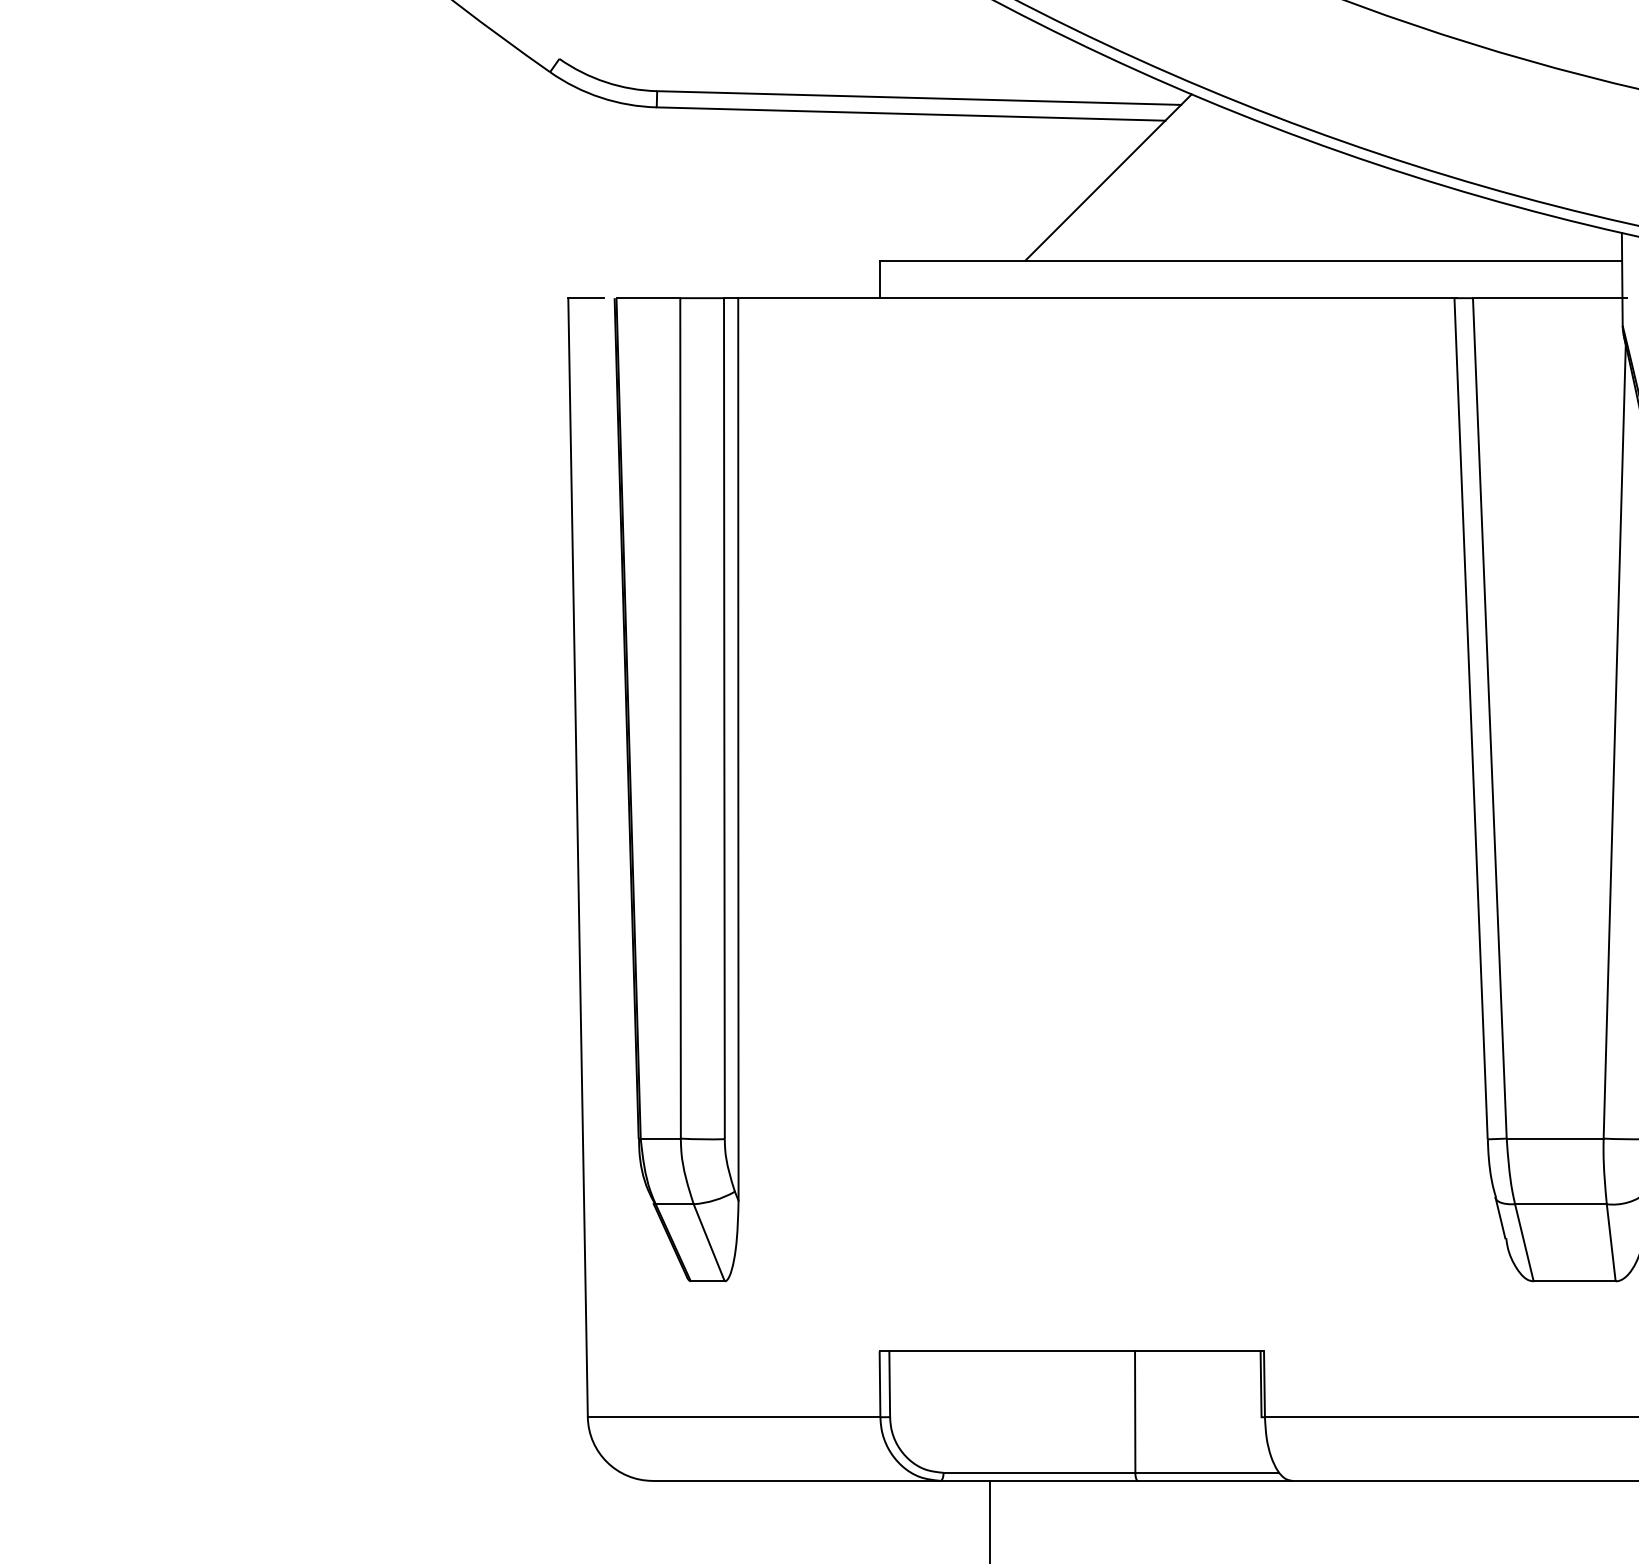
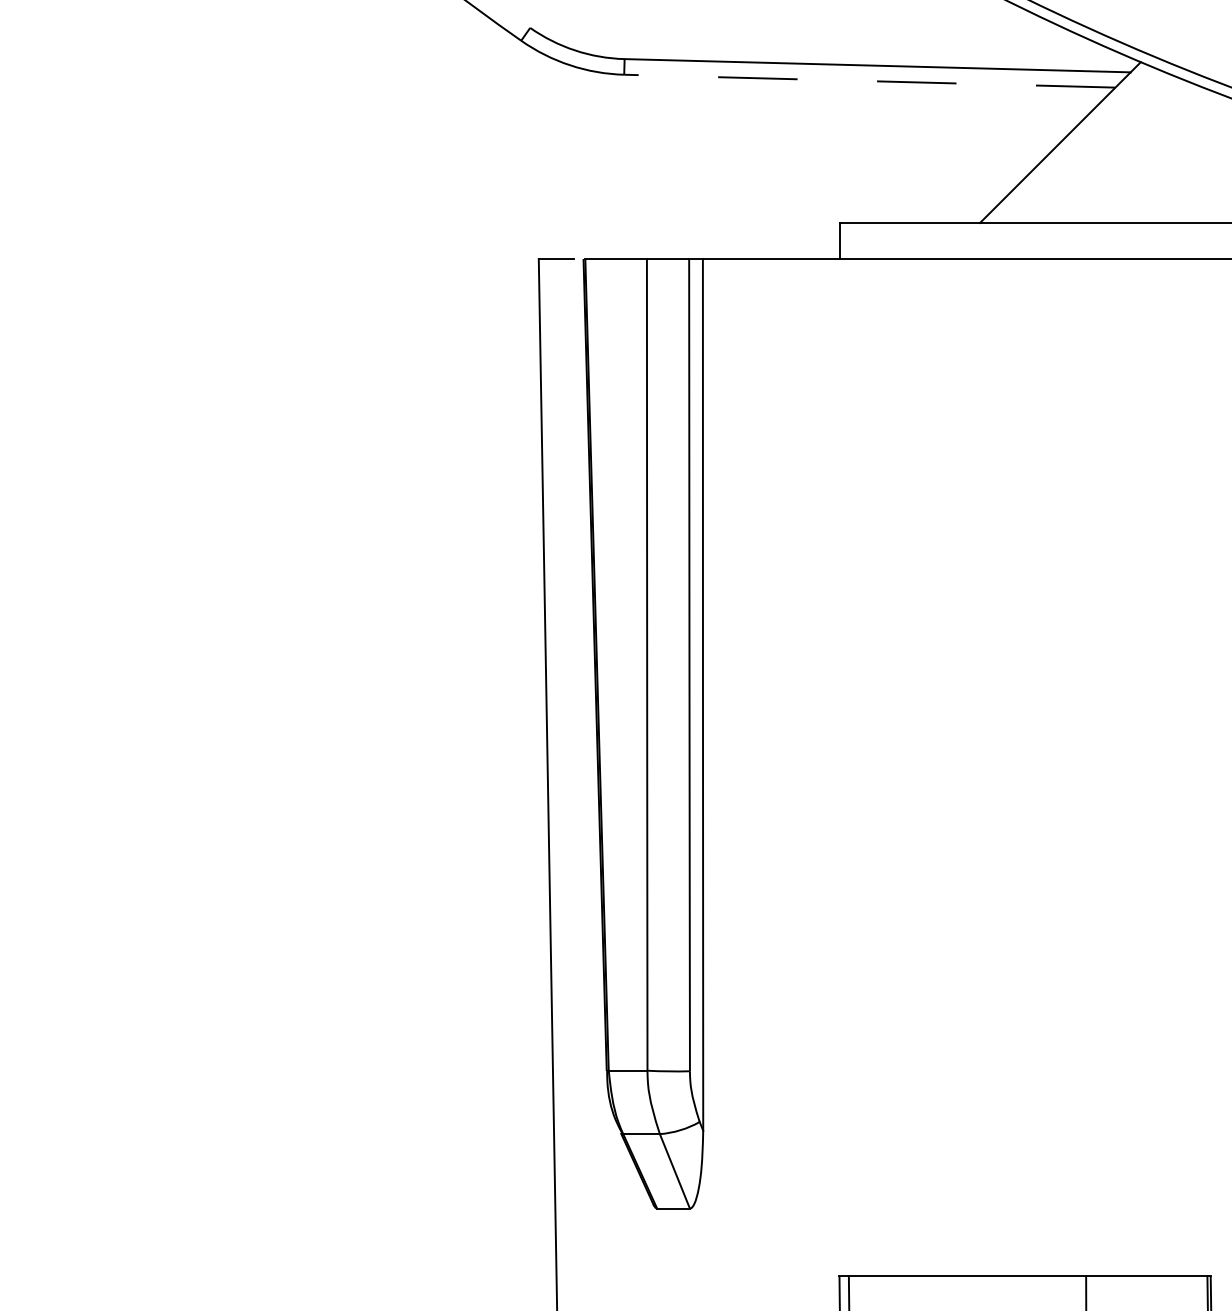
line: (910, 114) -> (869, 81), solid -> dashed

